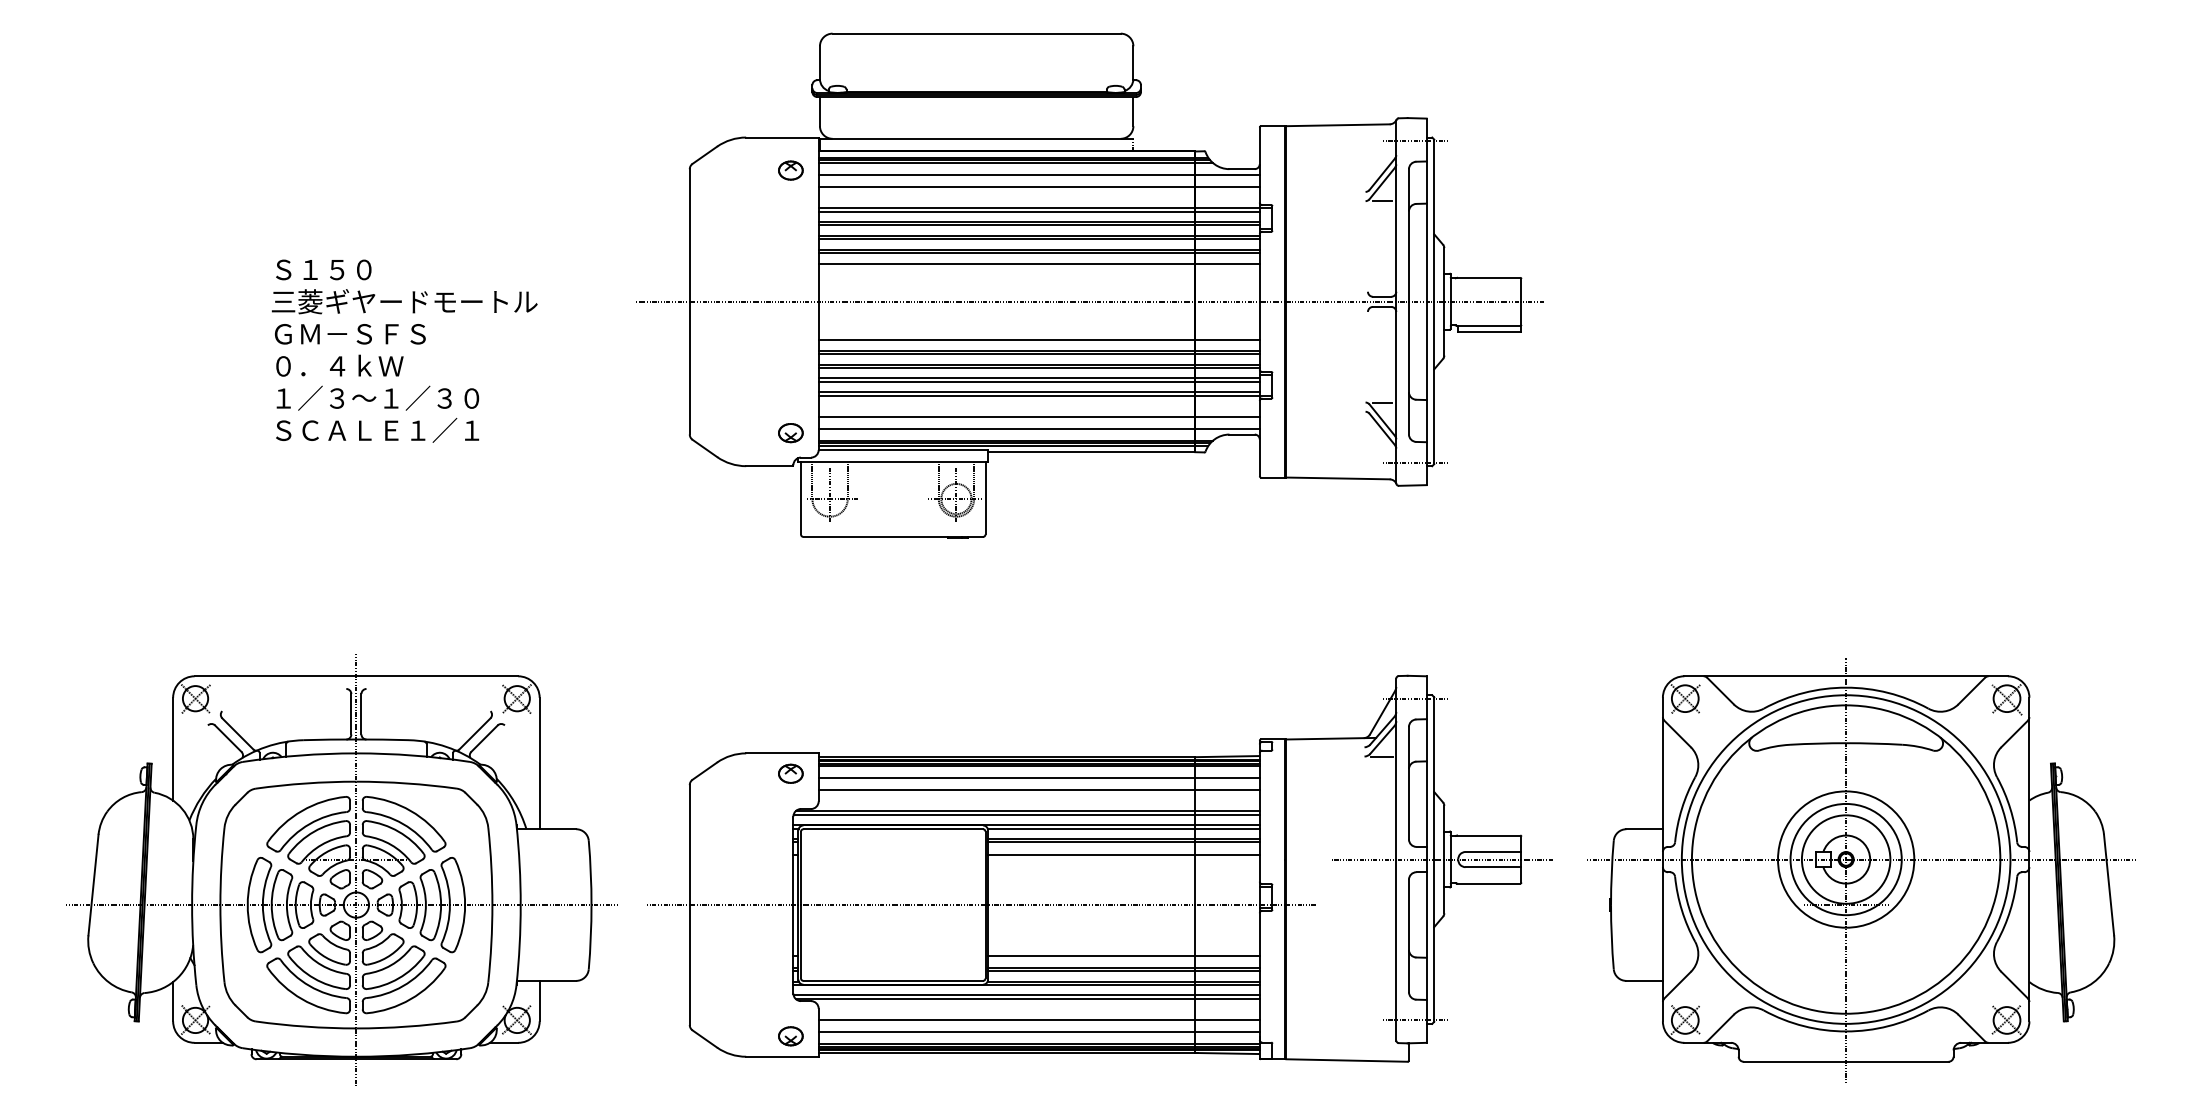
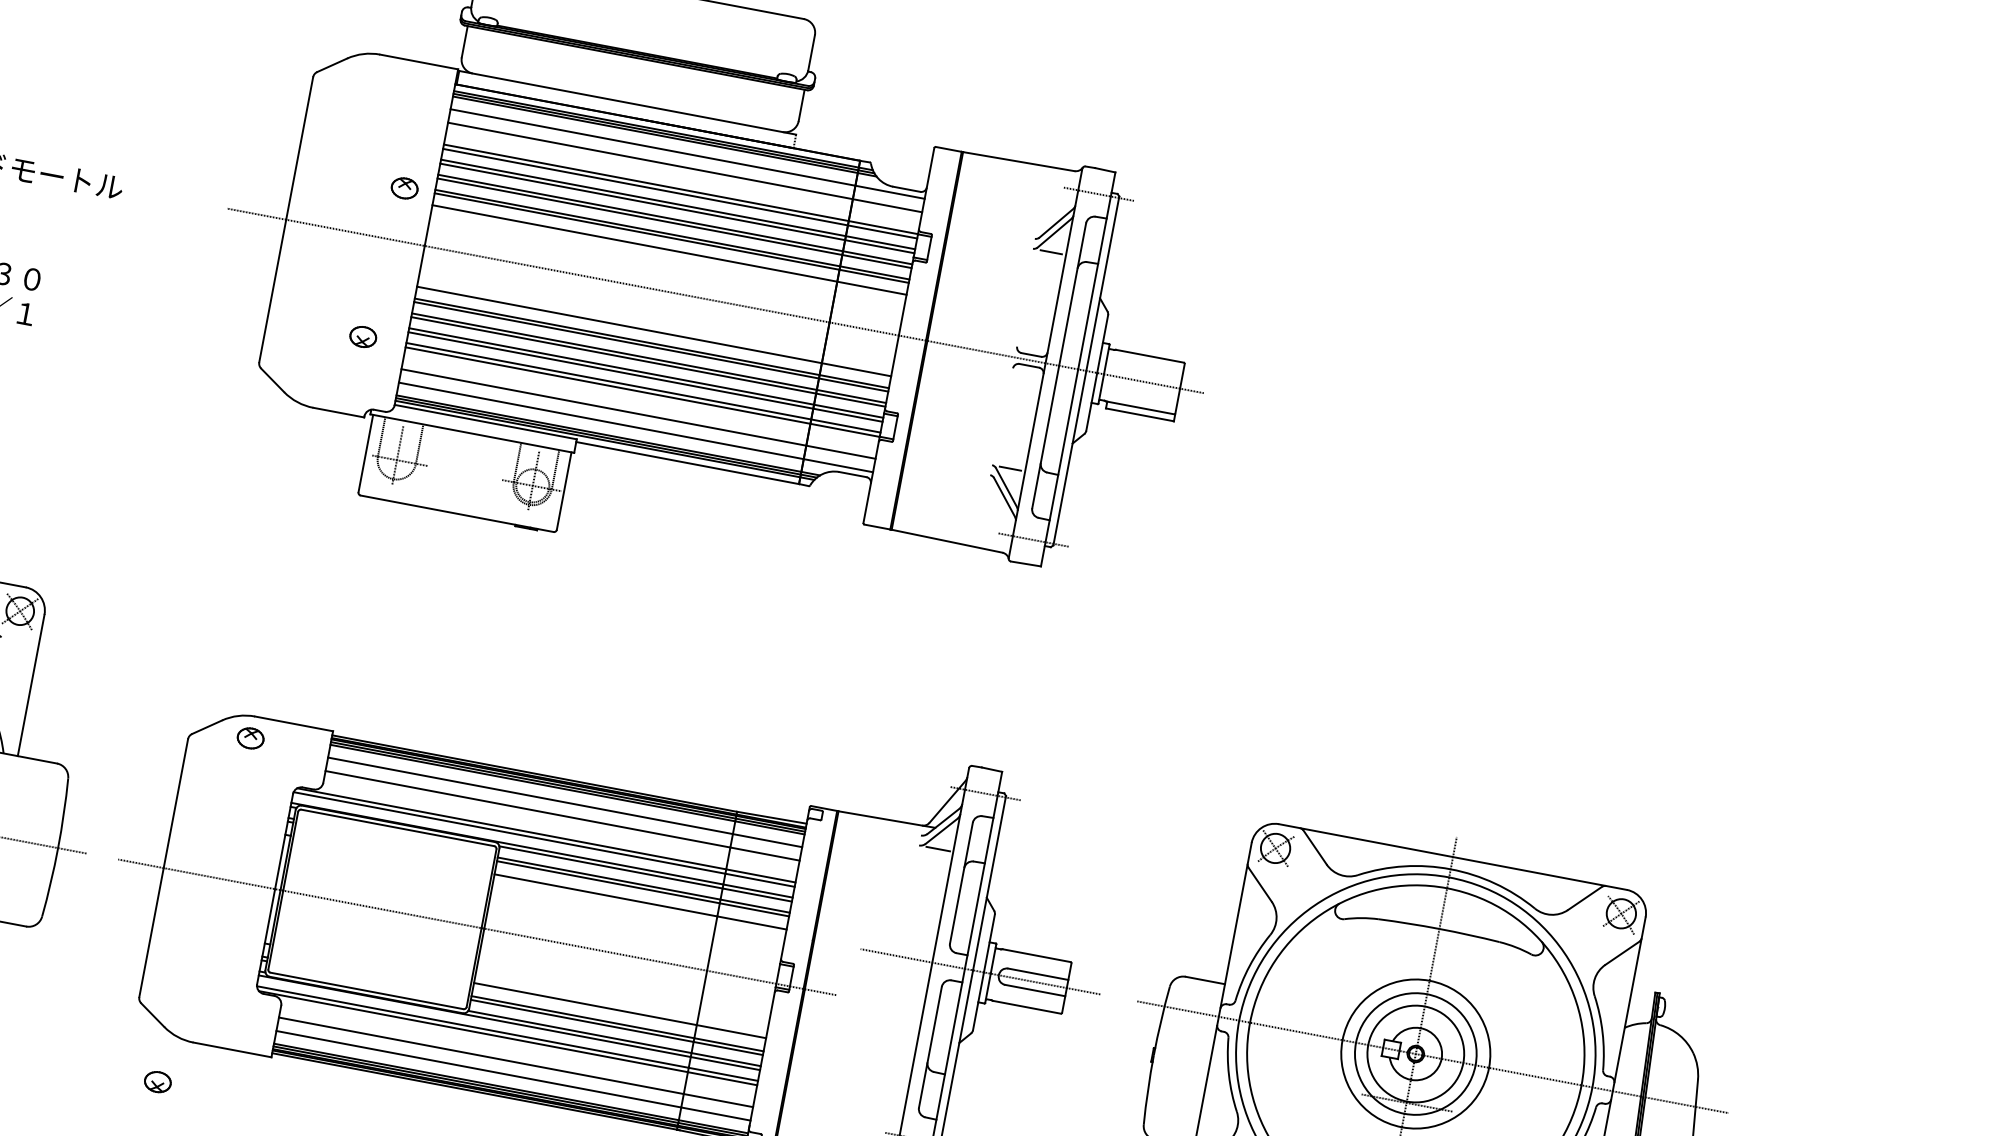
part: (790, 170) -> (404, 188), moved
part: (790, 433) -> (362, 337), moved
part: (790, 773) -> (250, 738), moved
part: (790, 1036) -> (157, 1082), moved

